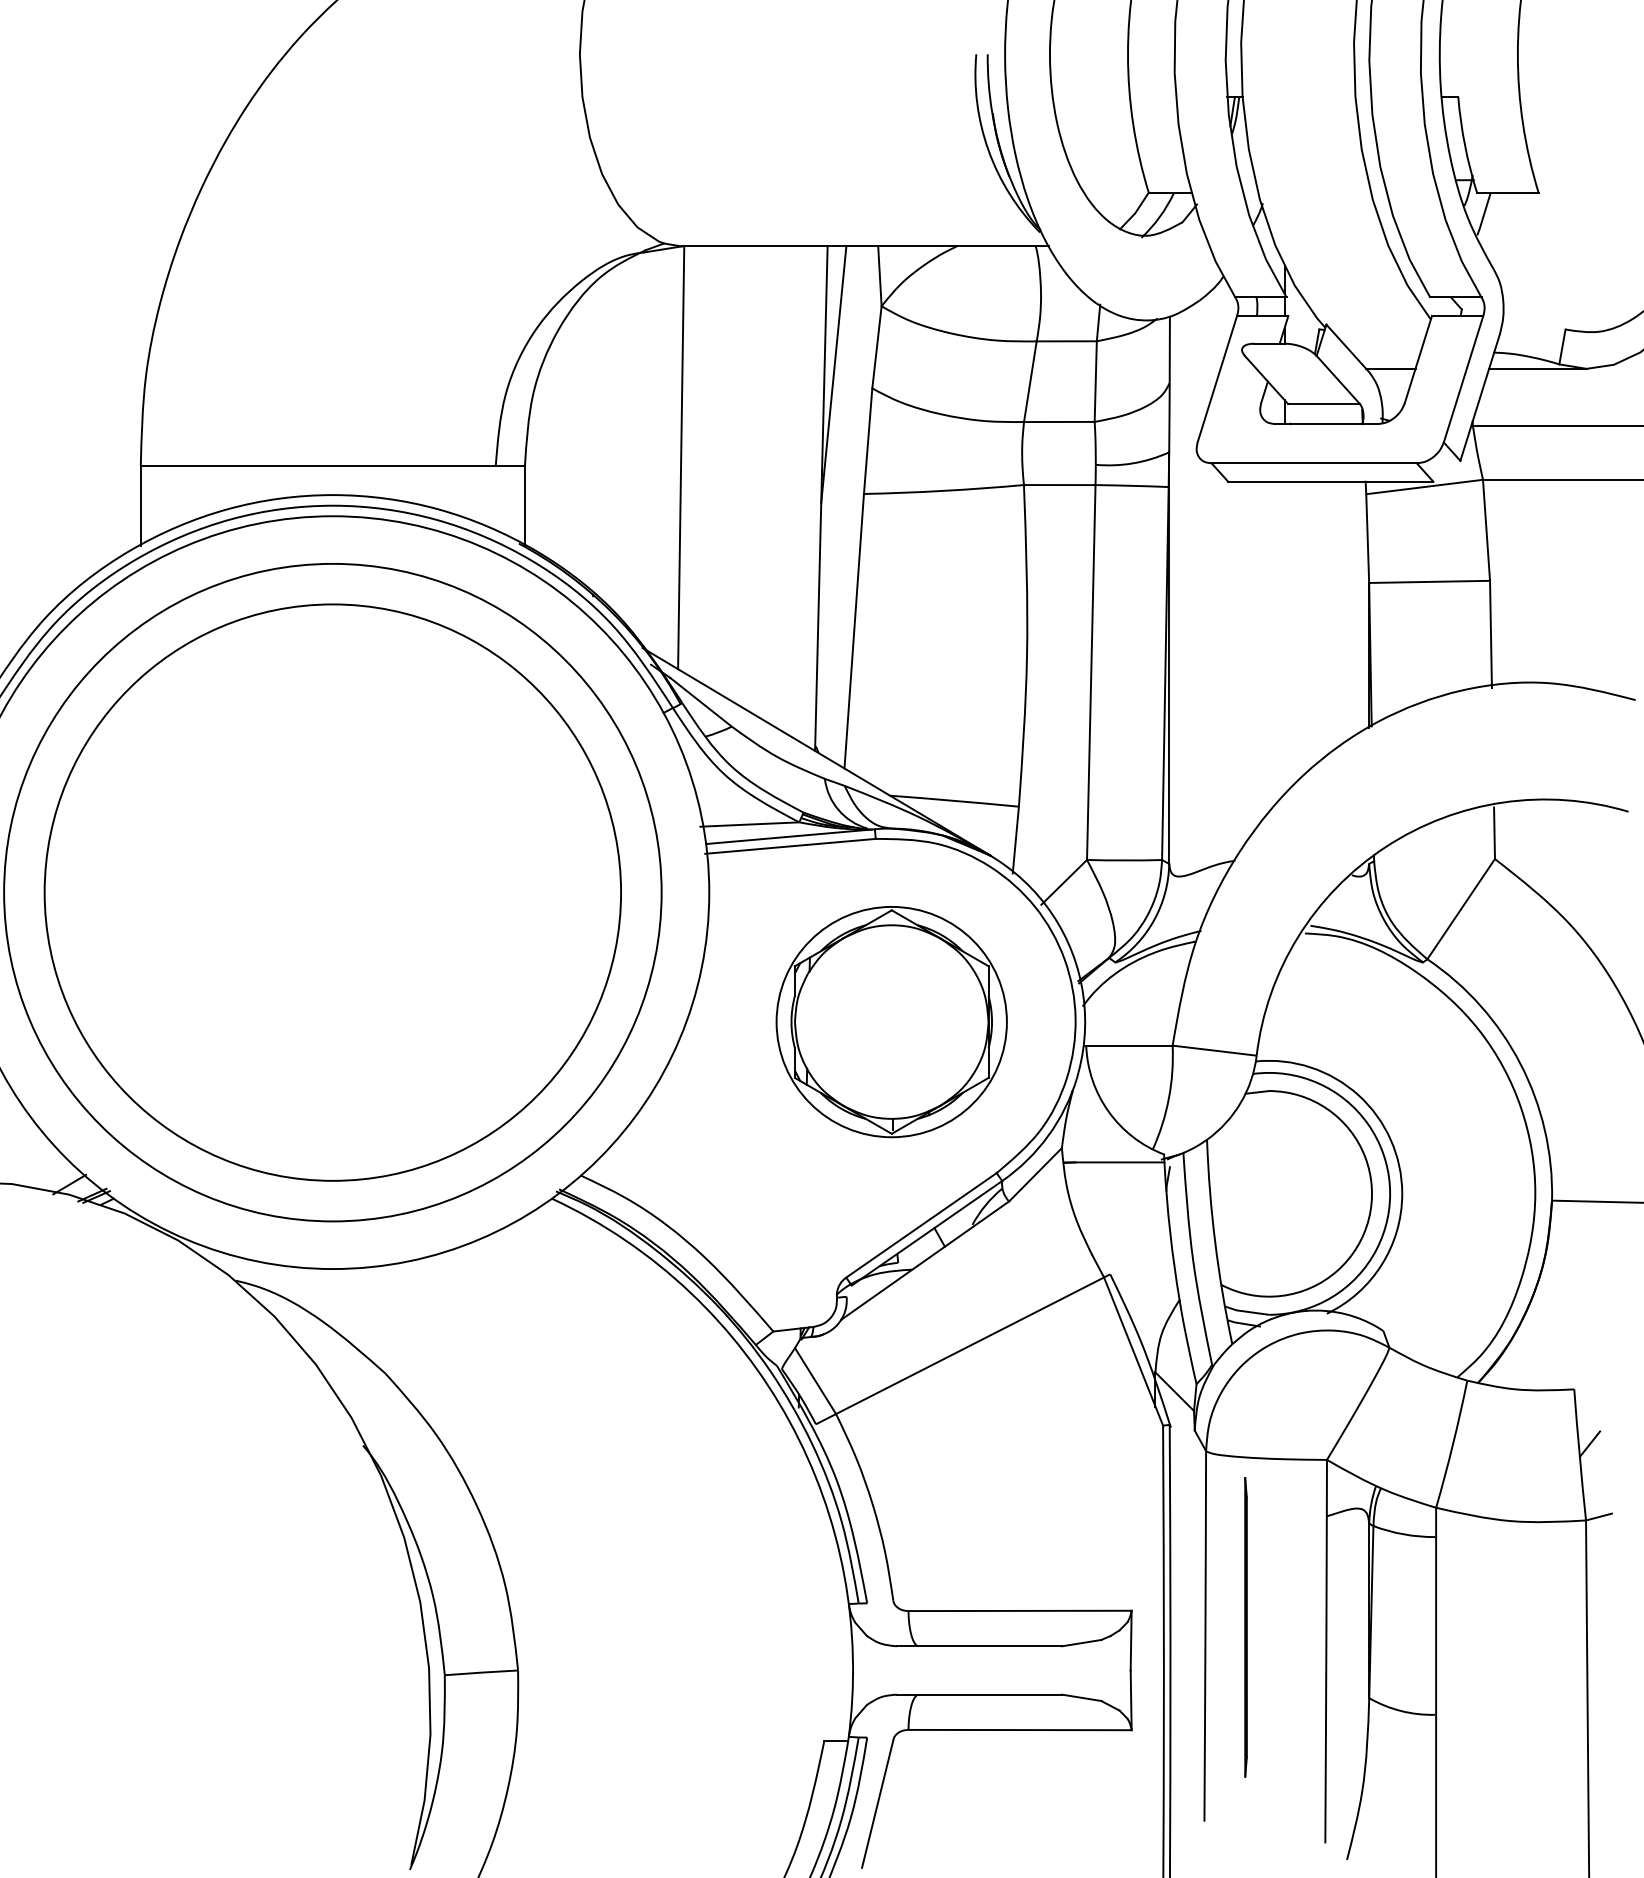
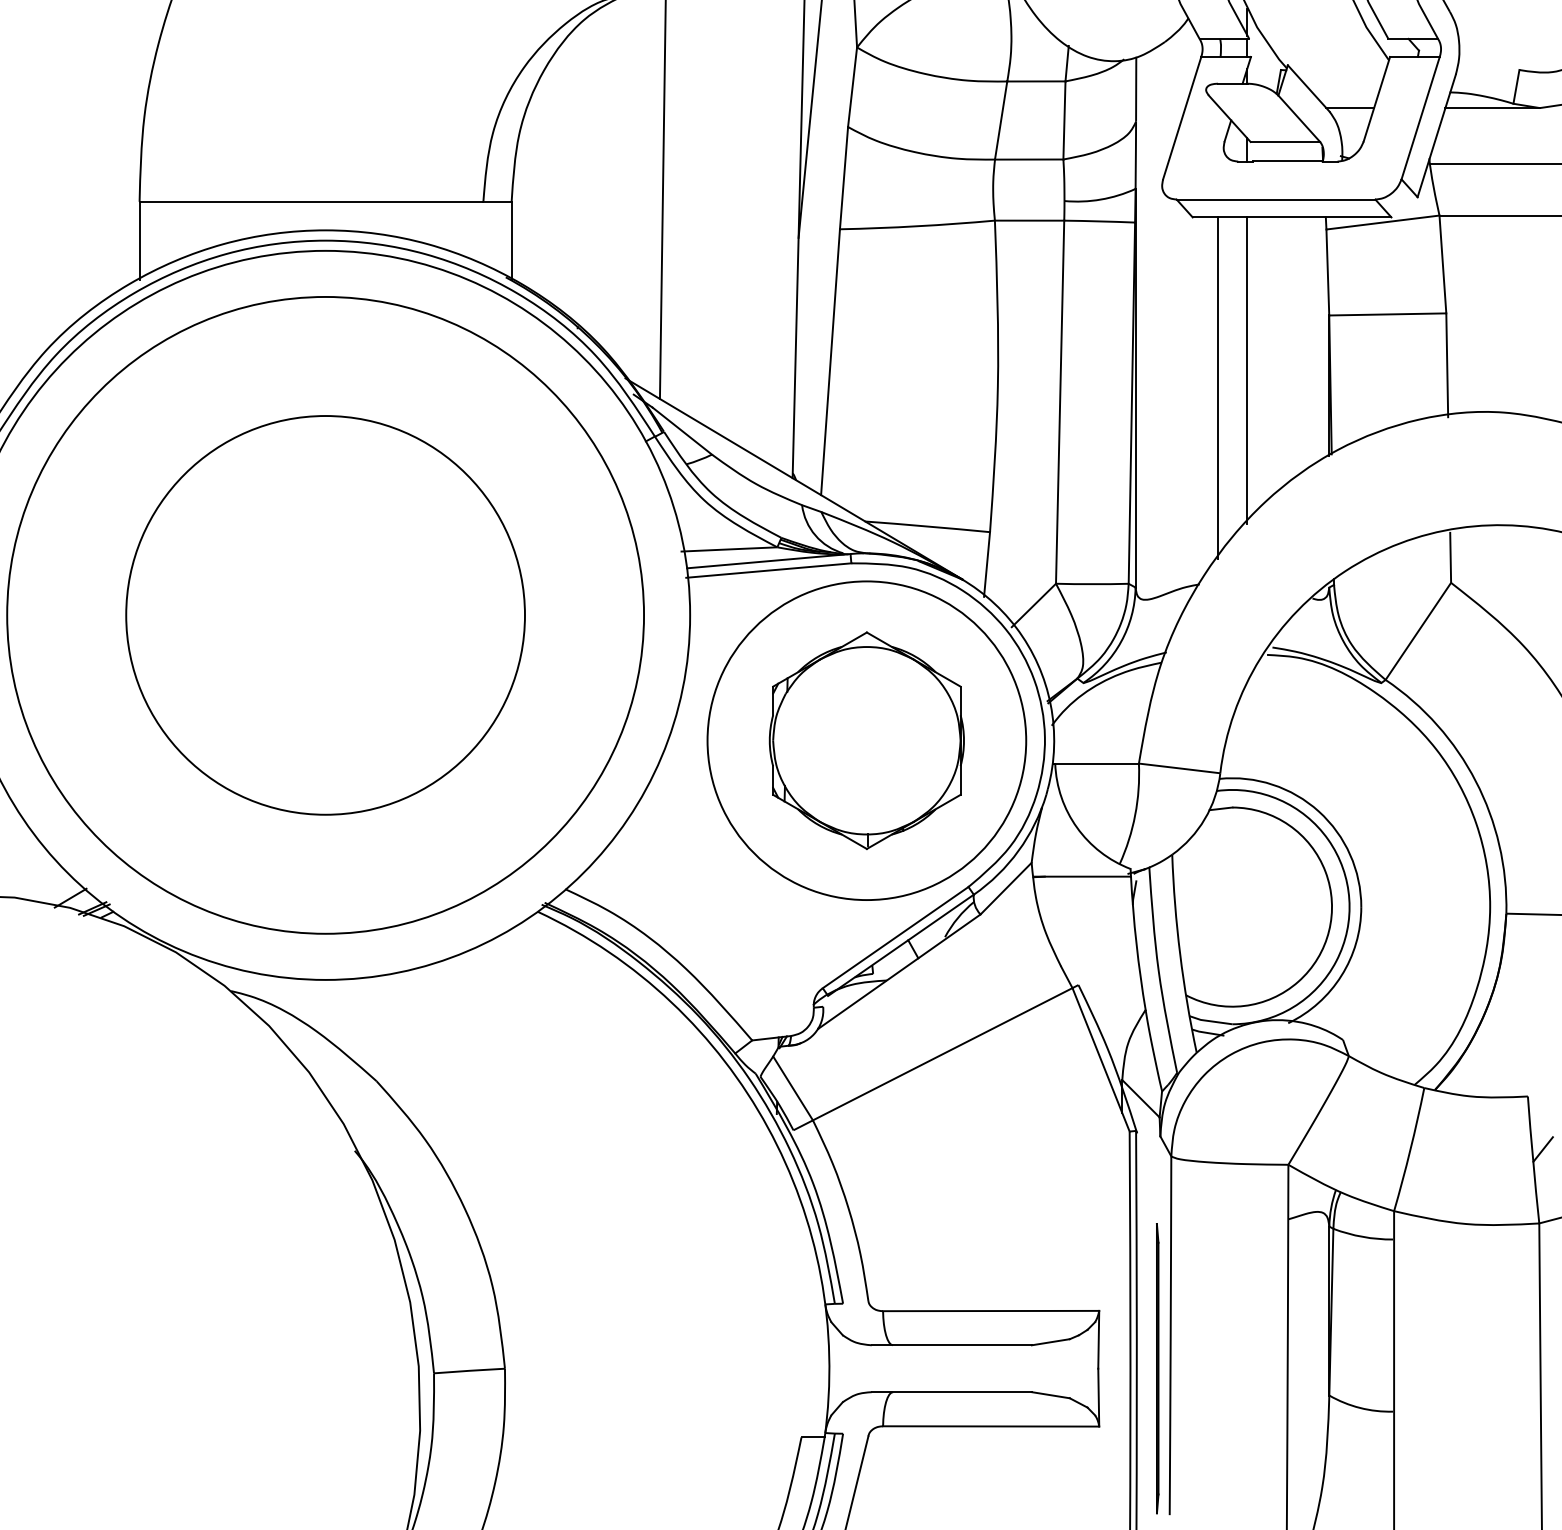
line: (1284, 639) -> (1247, 370), added
line: (1253, 657) -> (1217, 387), added
circle: (332, 892) -> (325, 615), size x0.71
circle: (891, 1021) -> (866, 740), size x1.43
line: (1245, 1627) -> (1157, 1368), moved

